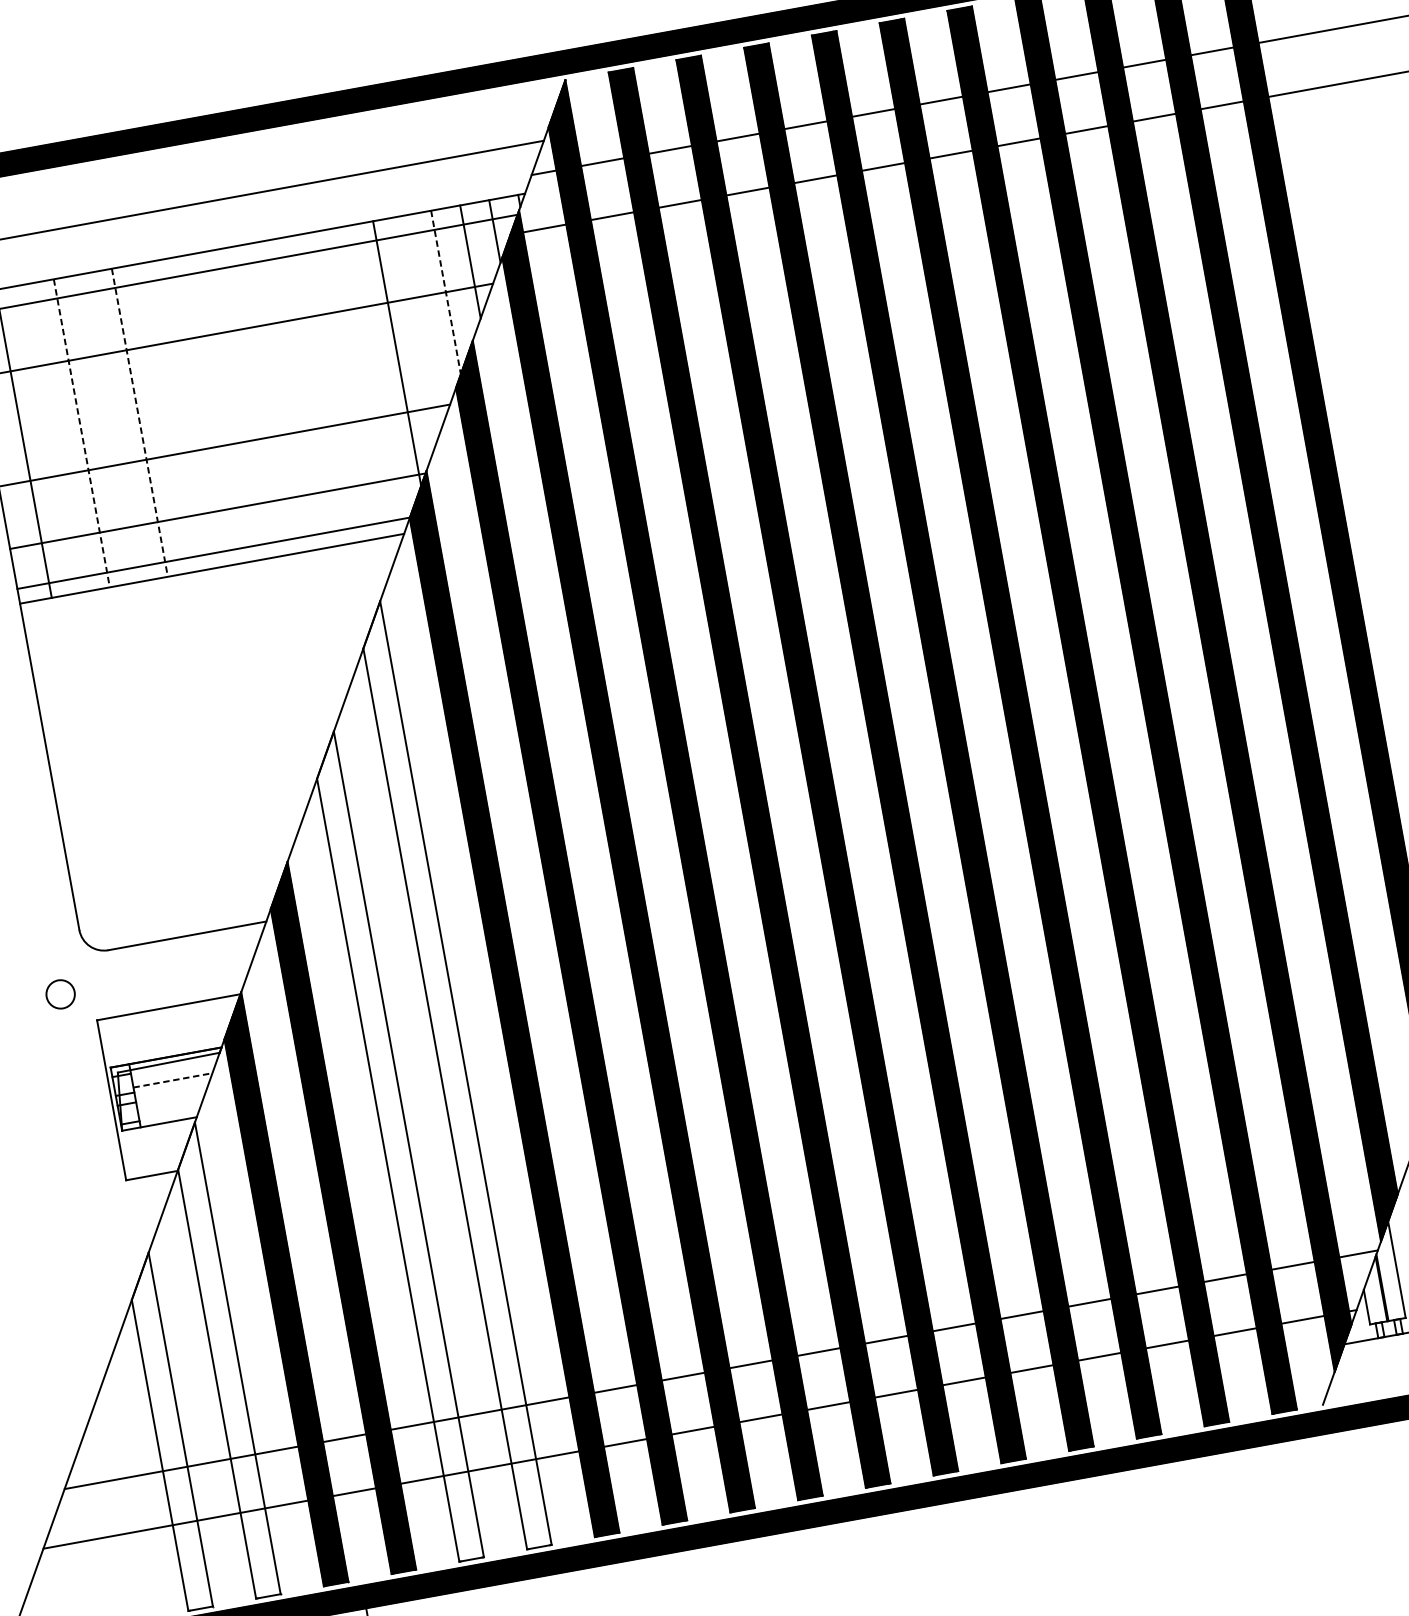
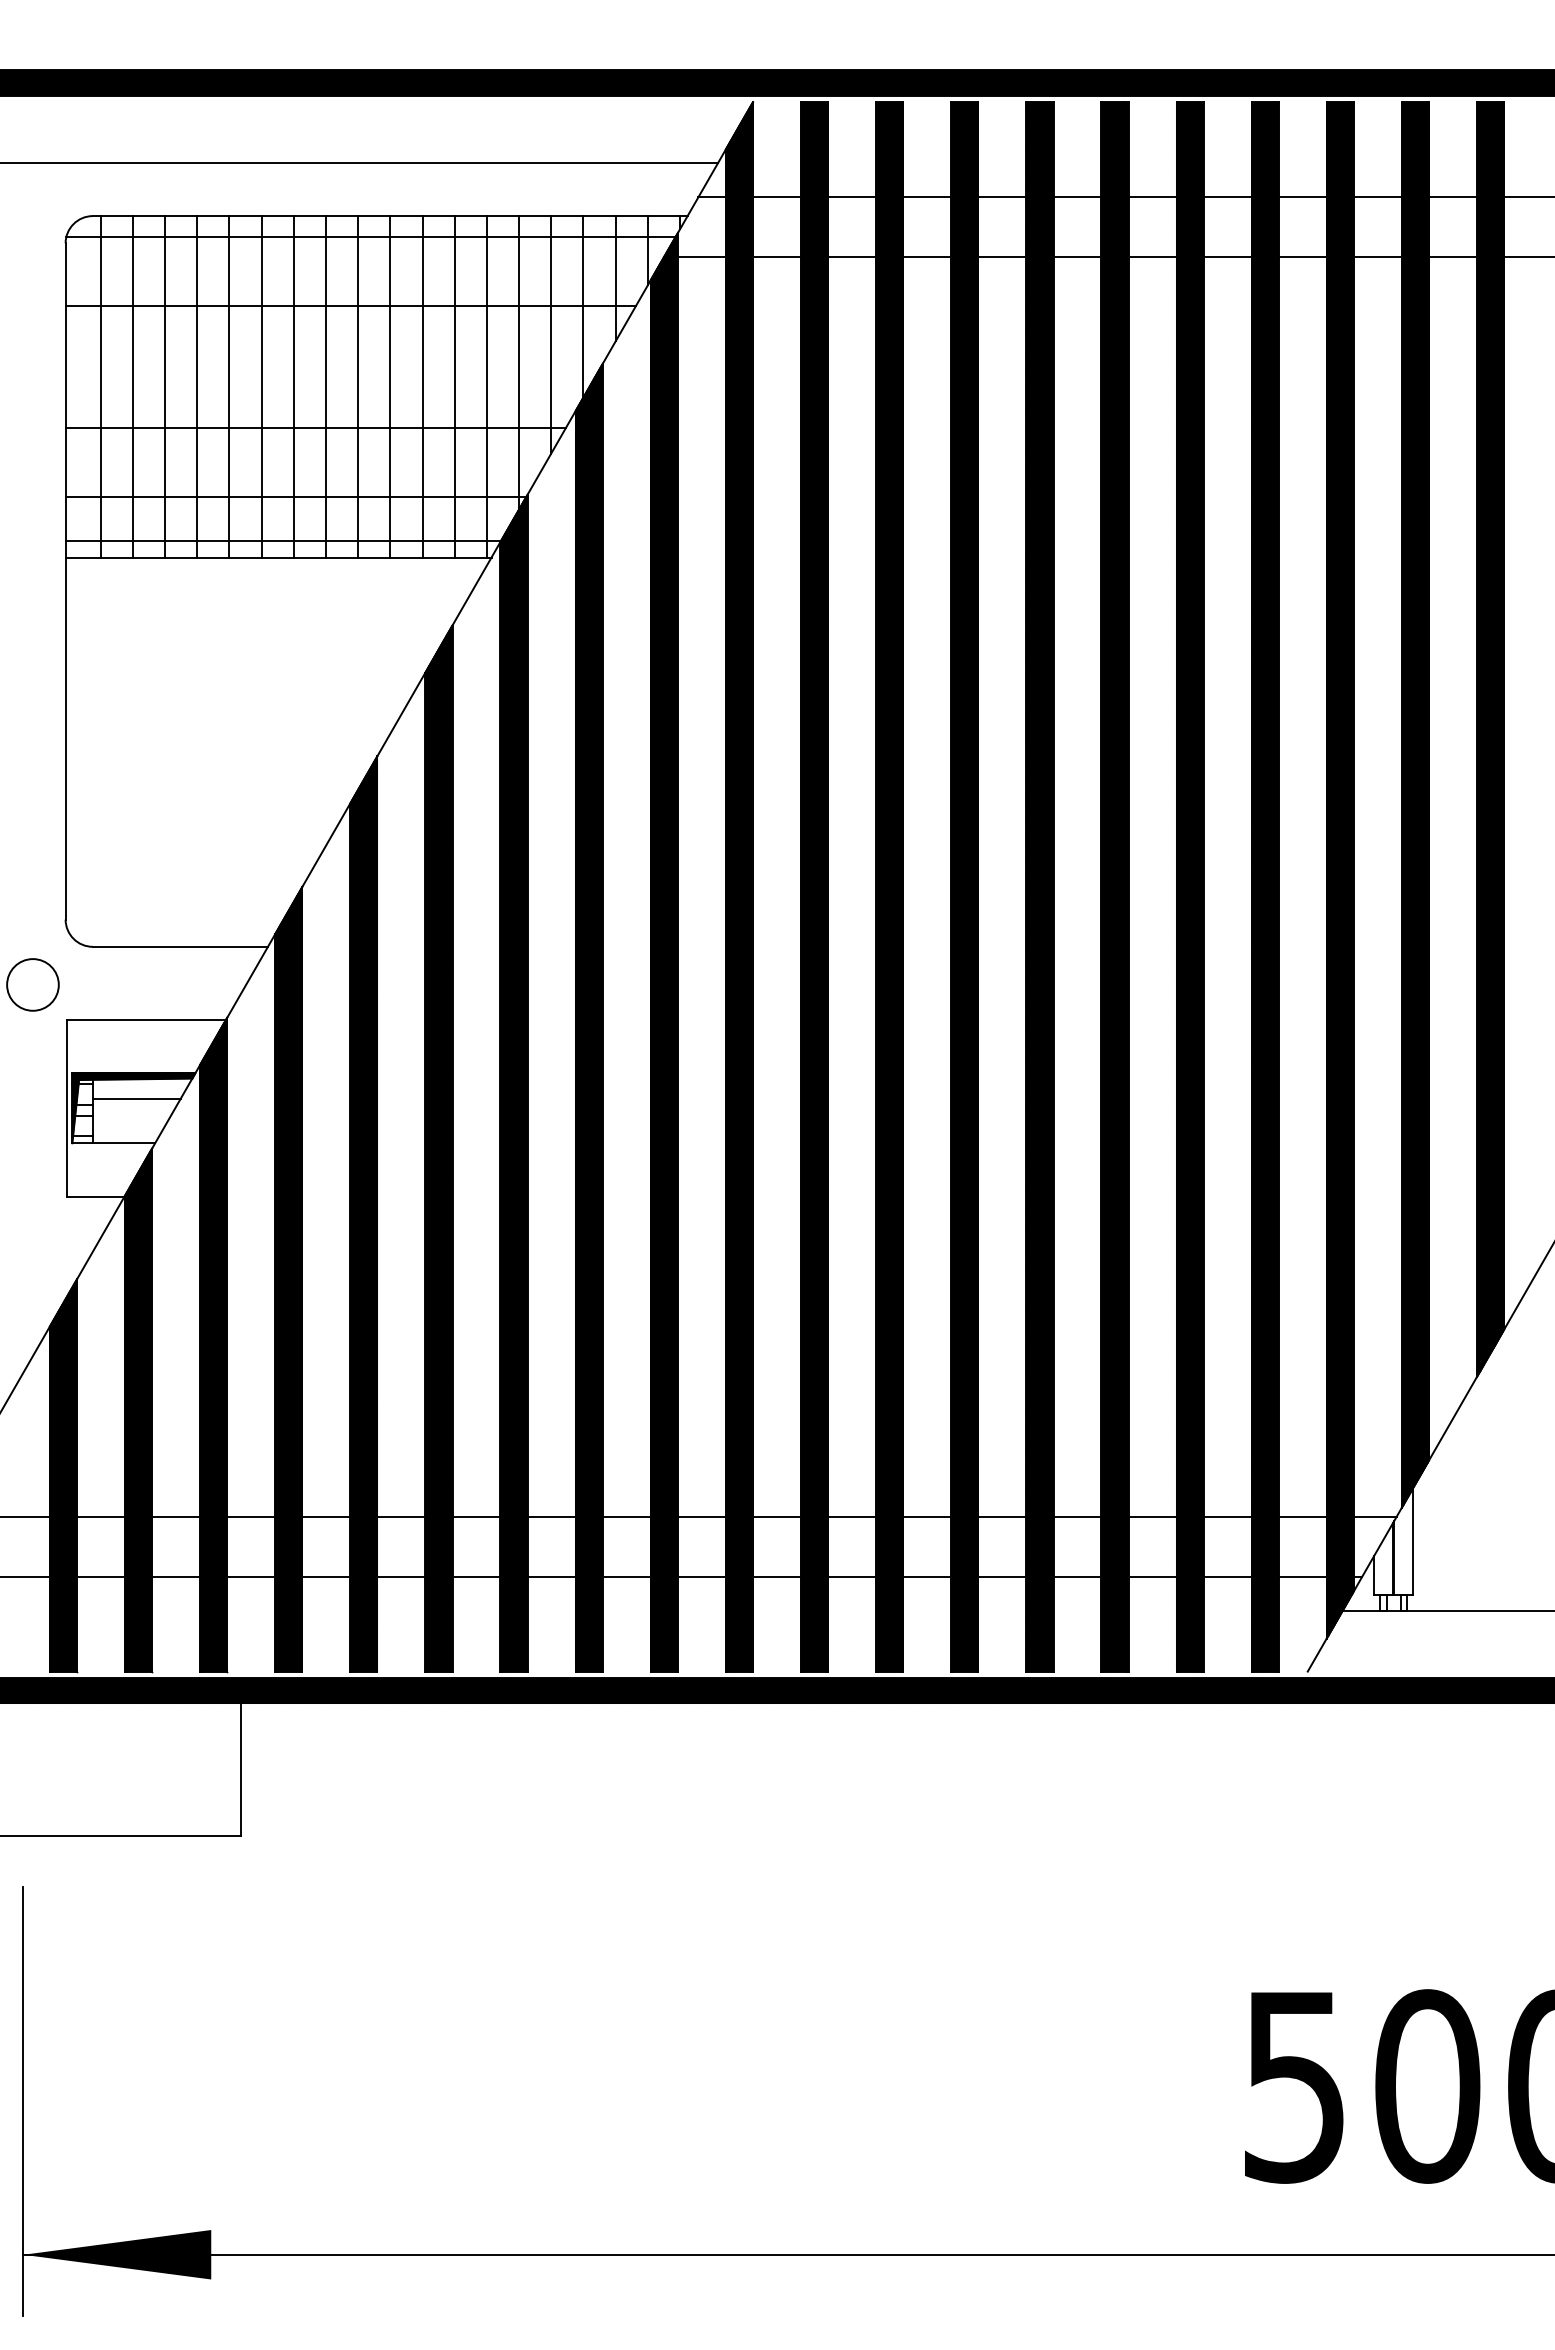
line: (446, 292) -> (583, 306), dashed -> solid
line: (421, 322) -> (551, 334), added
line: (371, 380) -> (486, 386), added
line: (342, 385) -> (454, 386), added
line: (313, 390) -> (422, 386), added
line: (285, 396) -> (390, 386), added
line: (256, 401) -> (358, 386), added
line: (227, 406) -> (326, 386), added
line: (197, 411) -> (293, 386), added
line: (168, 417) -> (261, 386), added
line: (139, 422) -> (229, 386), dashed -> solid
line: (110, 427) -> (197, 386), added
line: (82, 432) -> (165, 386), dashed -> solid
line: (52, 438) -> (132, 386), added
circle: (60, 994) -> (32, 984), size x1.67
hatch: (453, 1075) -> (438, 1148), added
line: (172, 1080) -> (136, 1099), dashed -> solid
hatch: (171, 1089) -> (133, 1108), added
hatch: (396, 1146) -> (363, 1213), added
hatch: (225, 1360) -> (138, 1410), added
hatch: (168, 1431) -> (63, 1475), added

